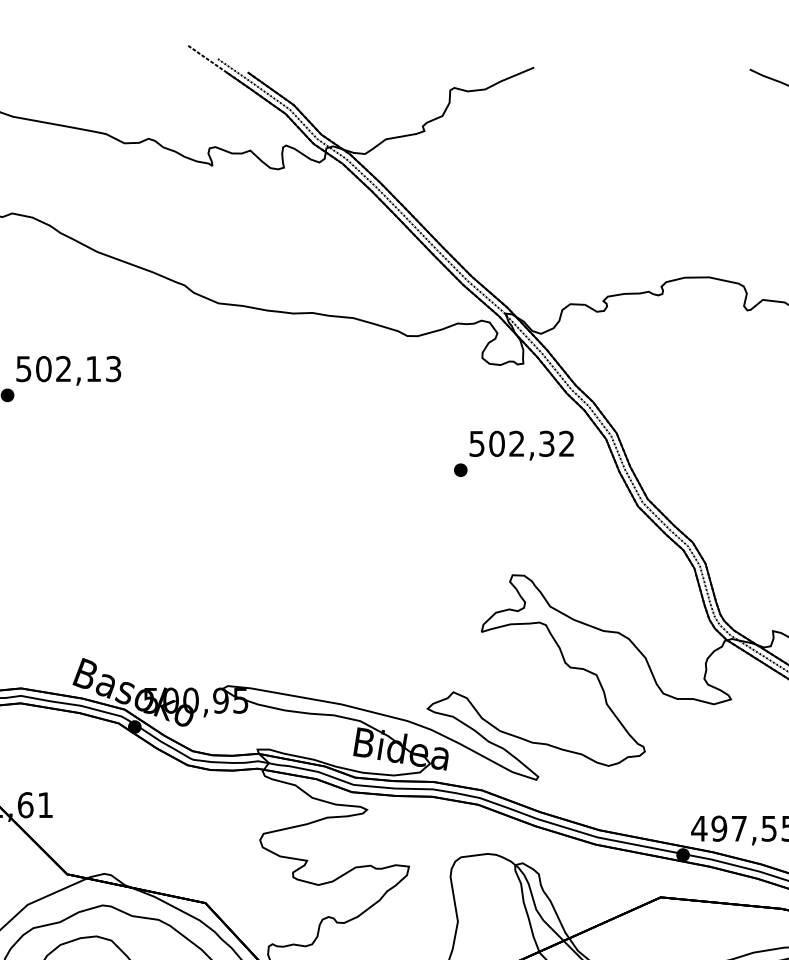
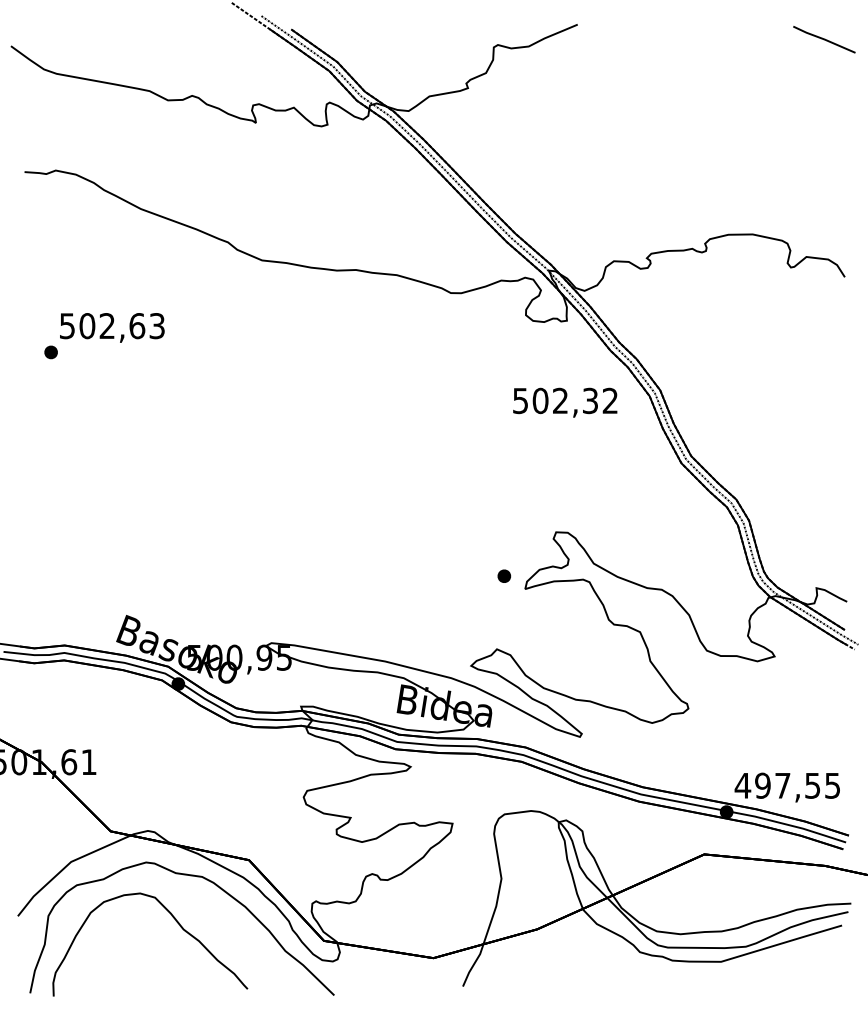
text: (93, 369) -> (137, 326), 502,13 -> 502,63
part: (460, 469) -> (504, 575), moved

